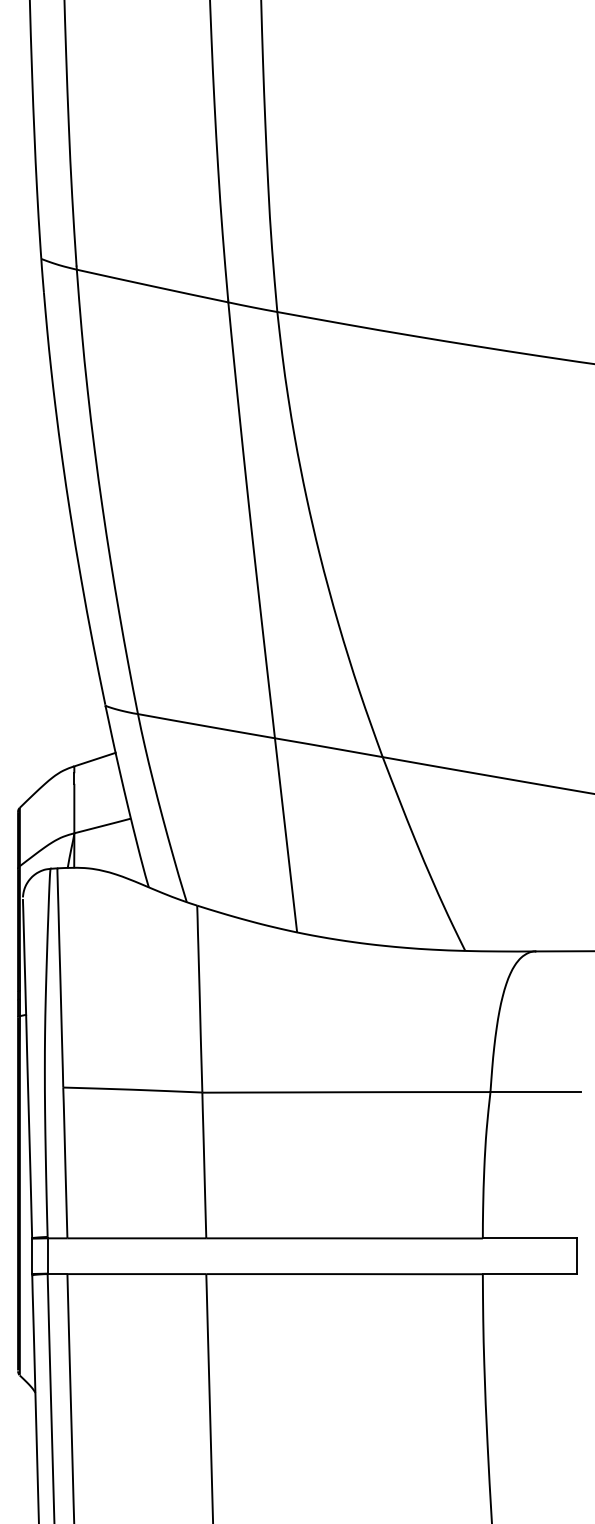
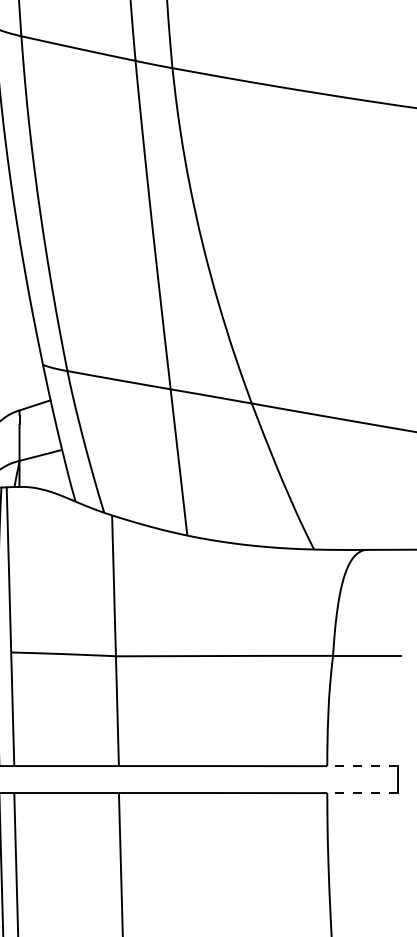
line: (529, 1238) -> (362, 766), solid -> dashed
line: (529, 1274) -> (362, 793), solid -> dashed

